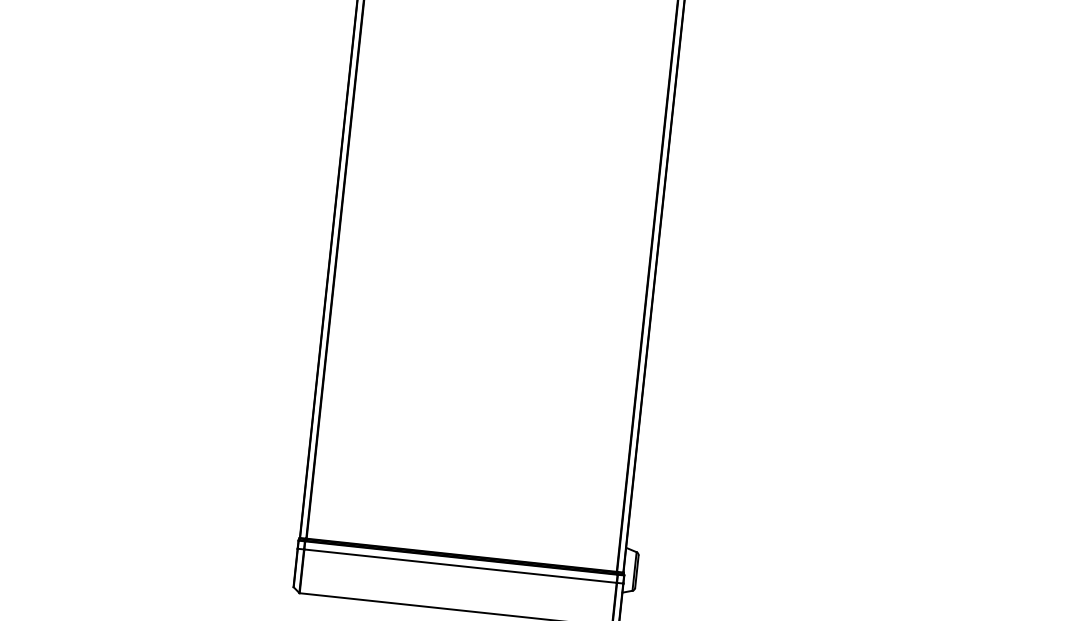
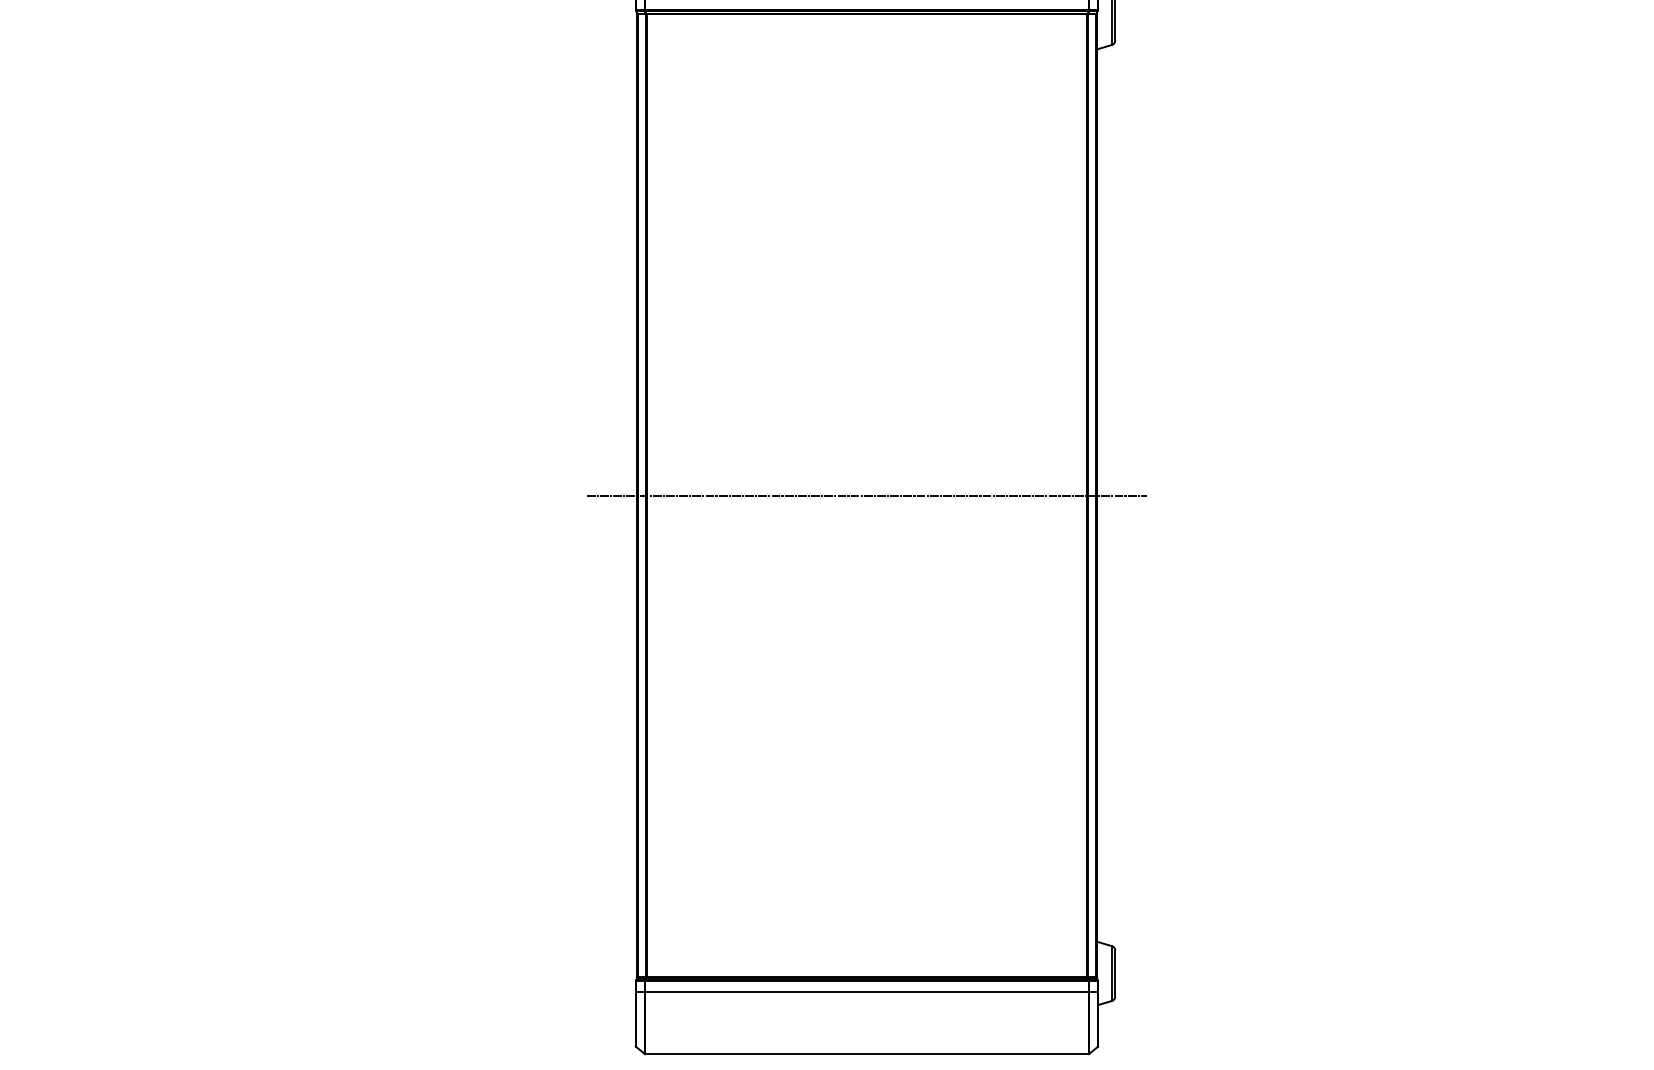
line: (497, 216) -> (866, 495), added

